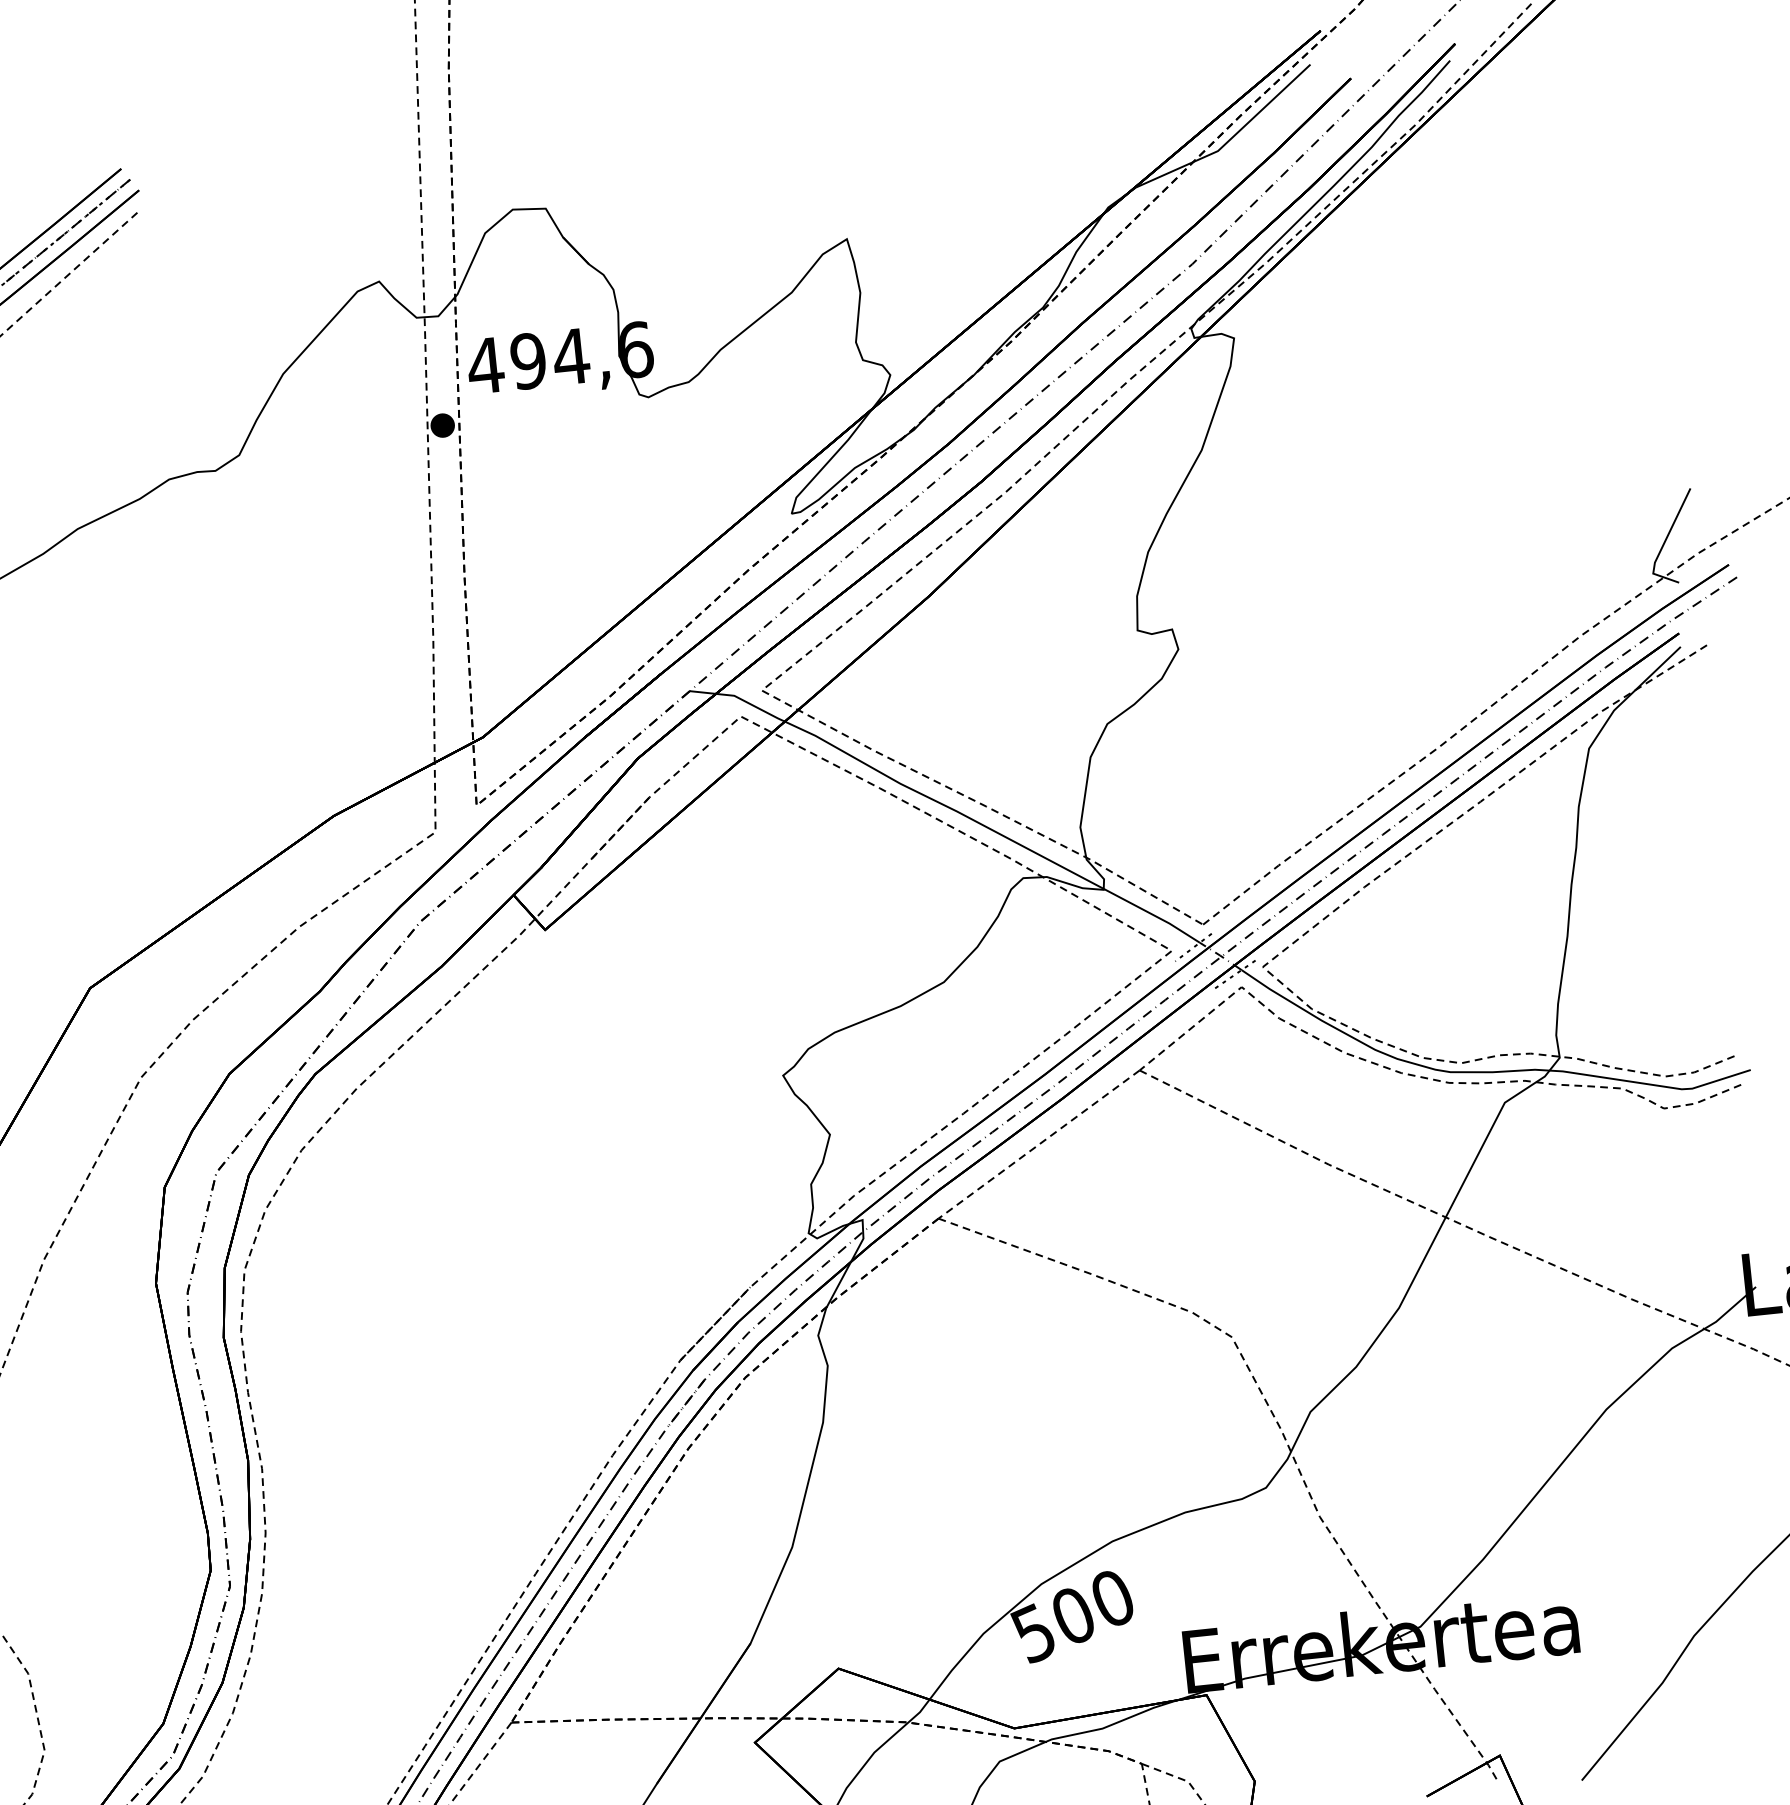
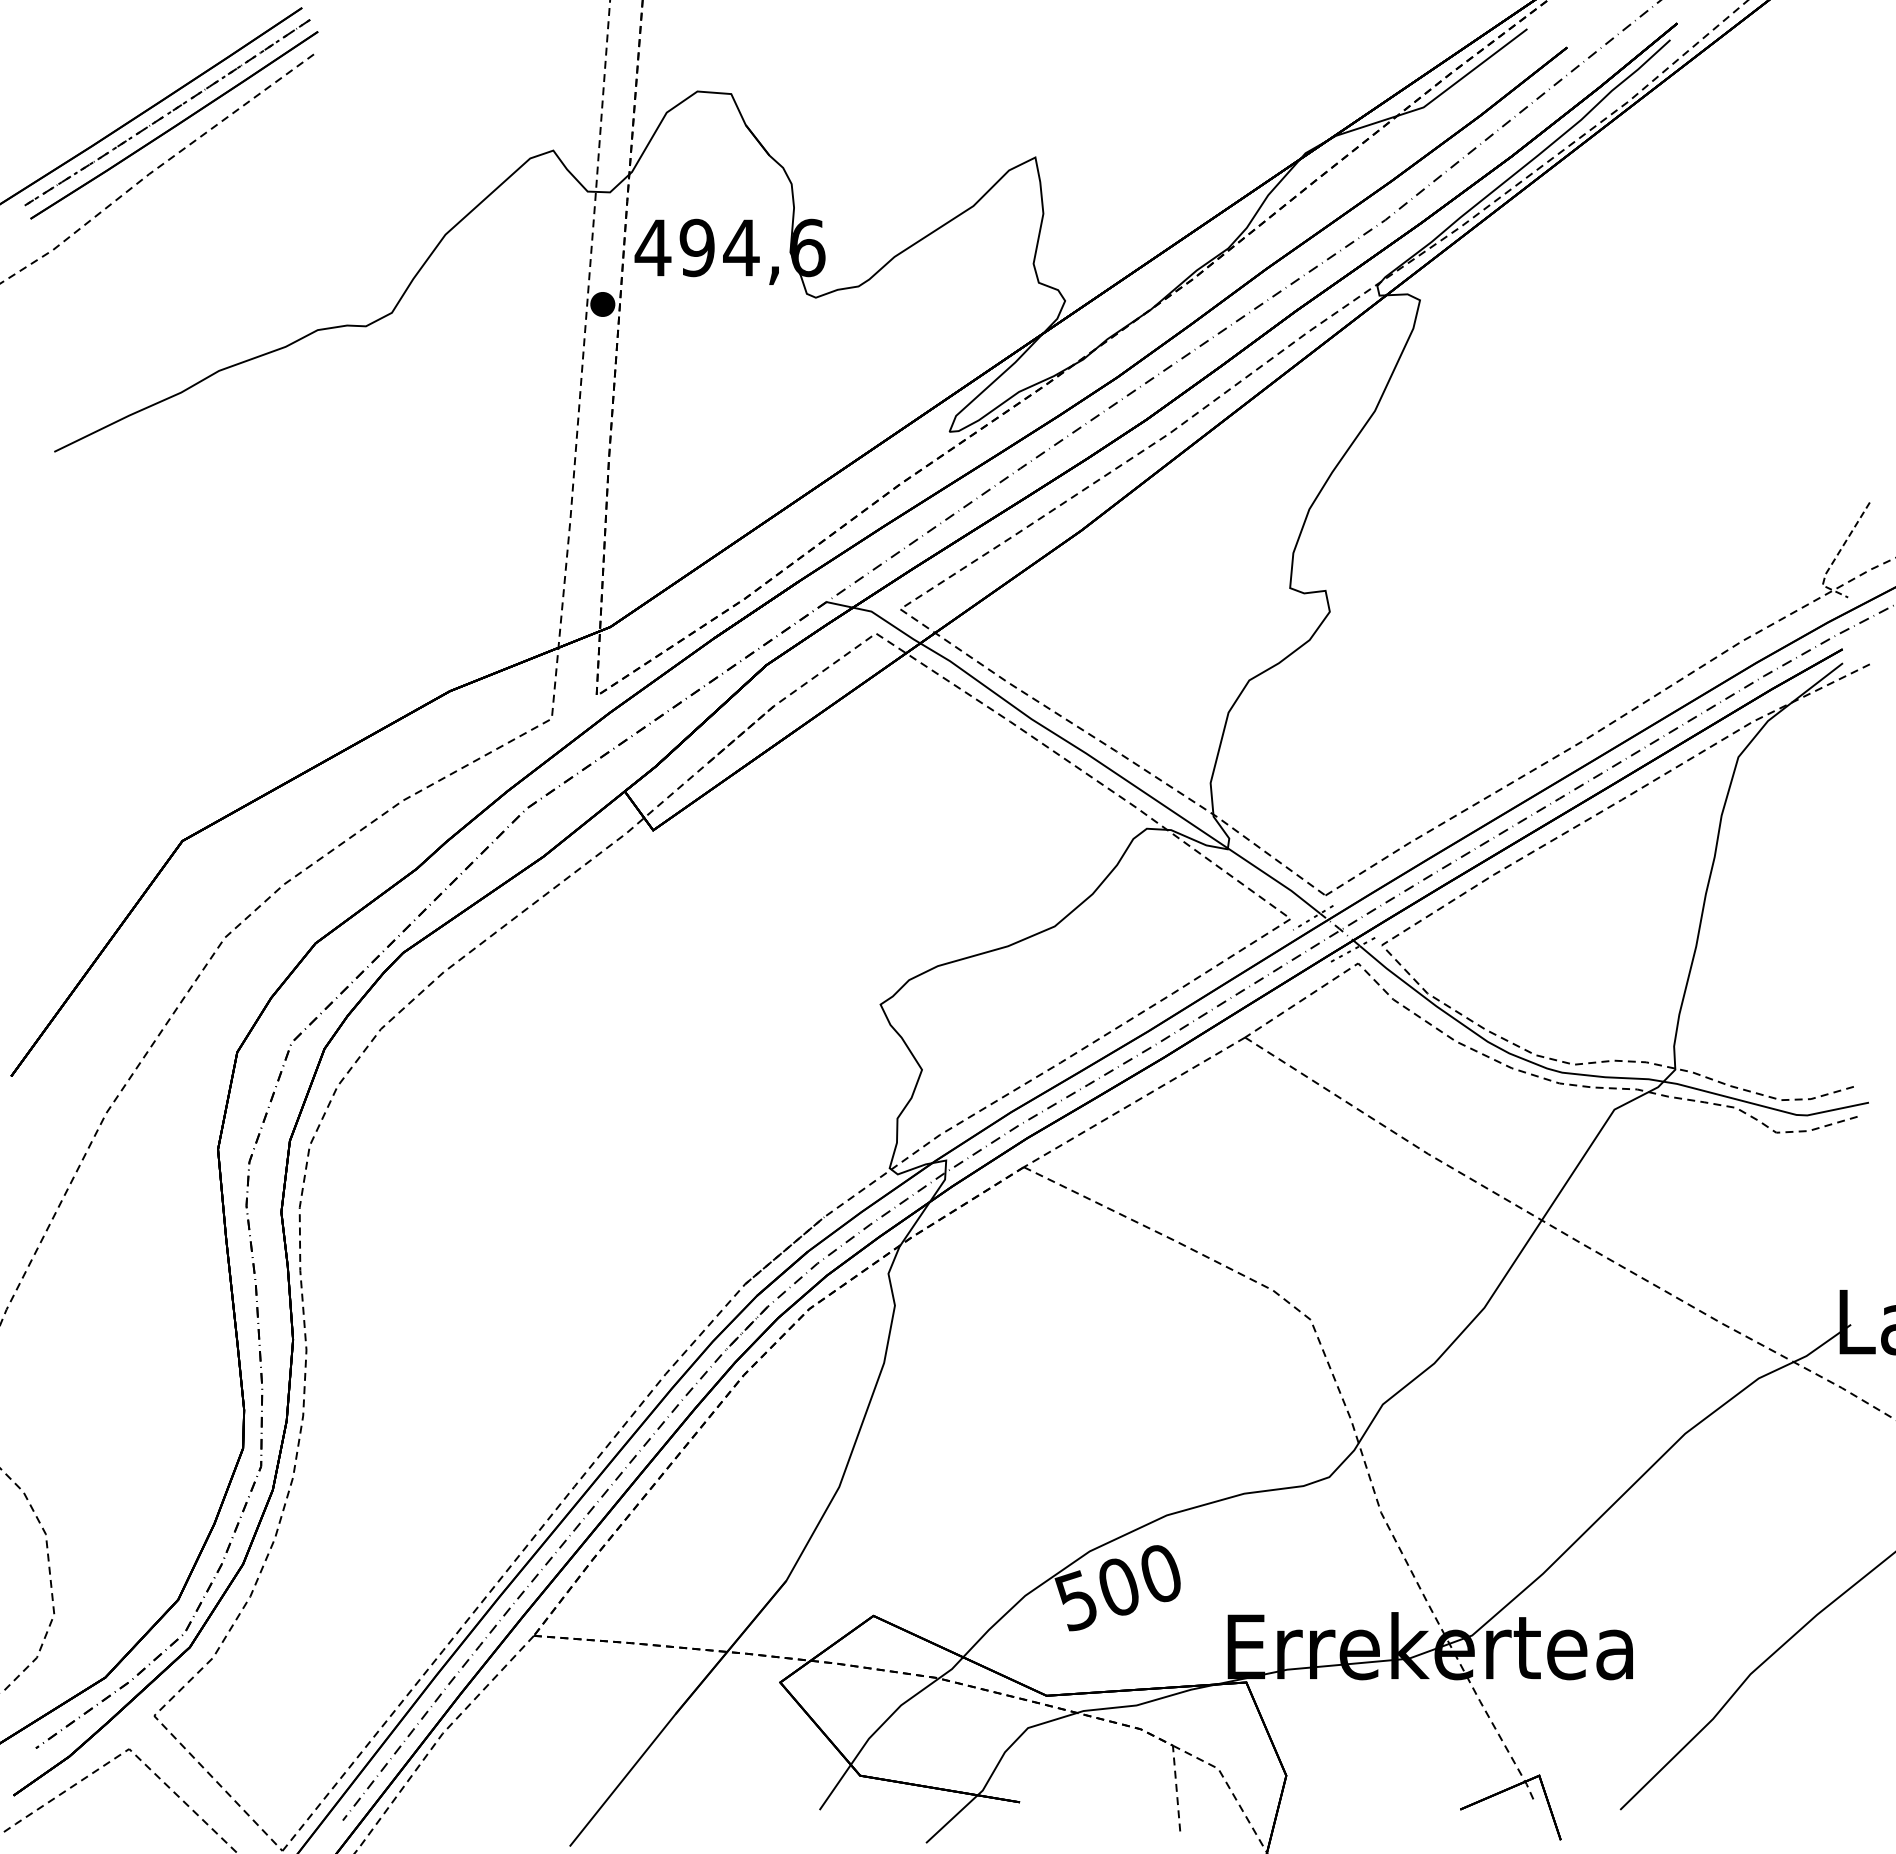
line: (1663, 544) -> (1836, 556), solid -> dashed

